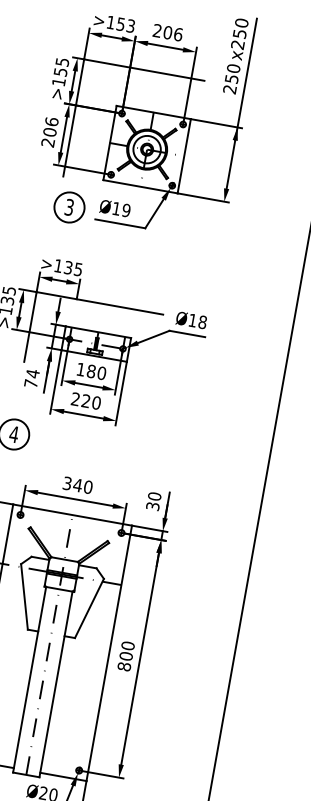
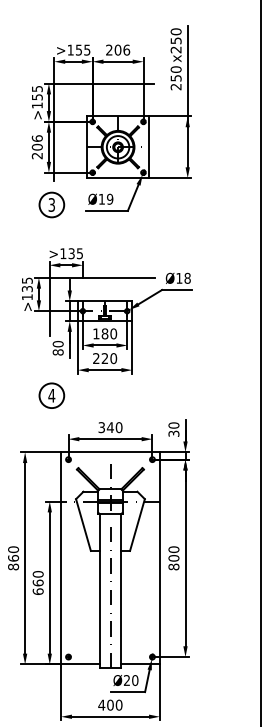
text: (131, 25) -> (87, 49), >153 -> >155
part: (69, 206) -> (51, 204), moved
text: (31, 377) -> (57, 347), 74 -> 80

